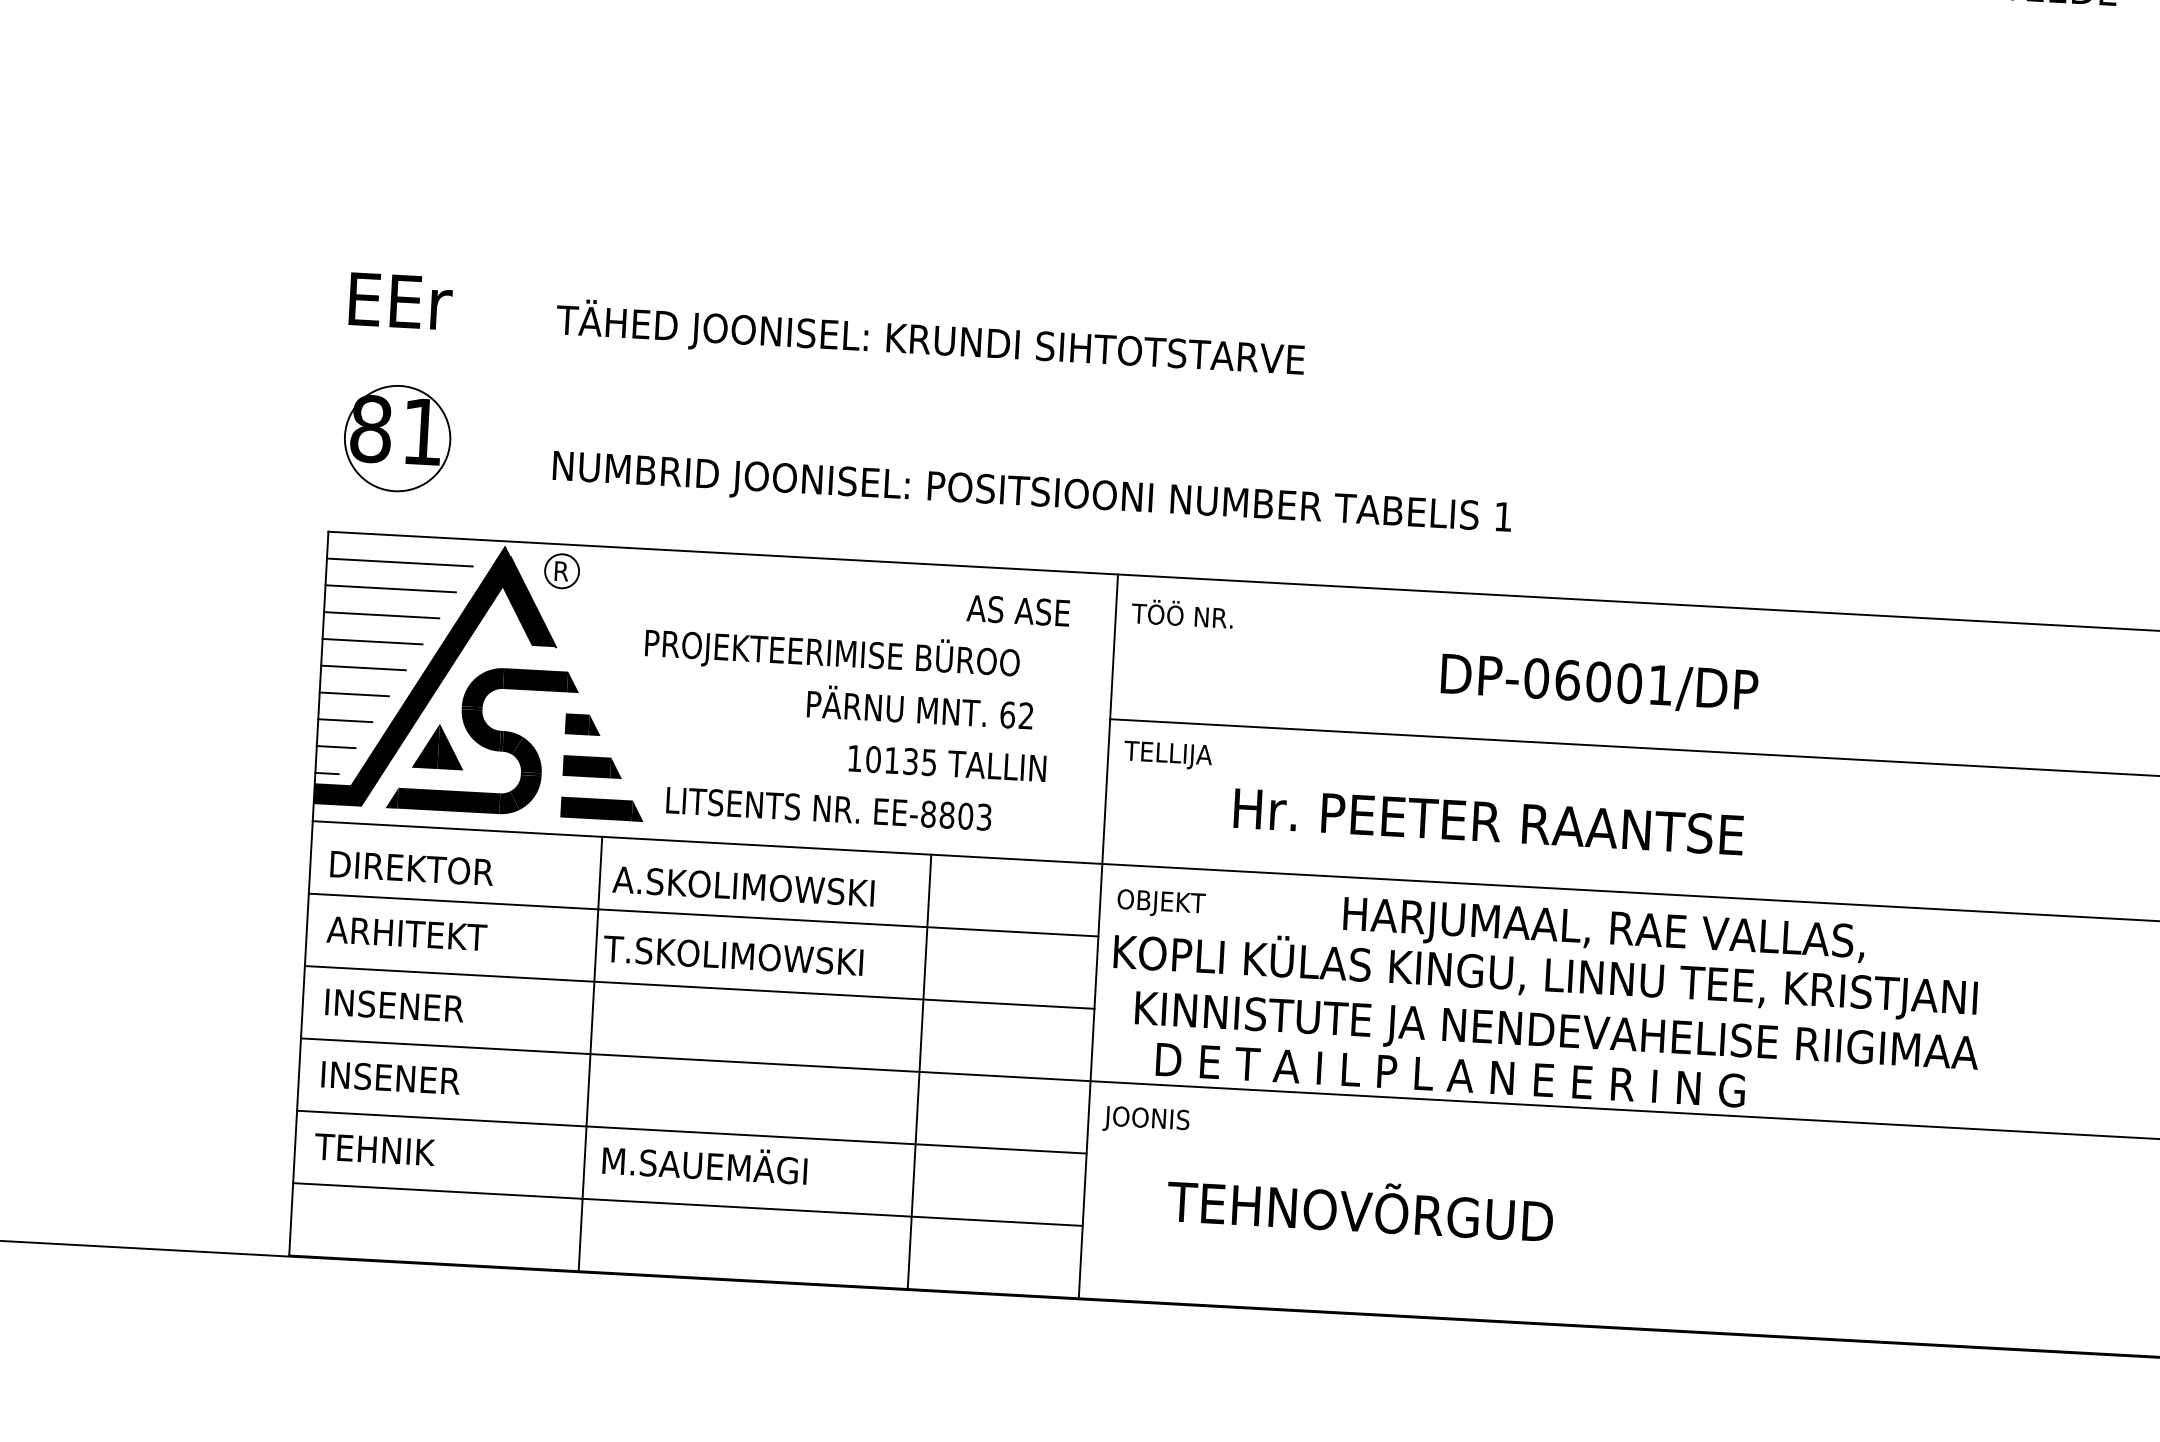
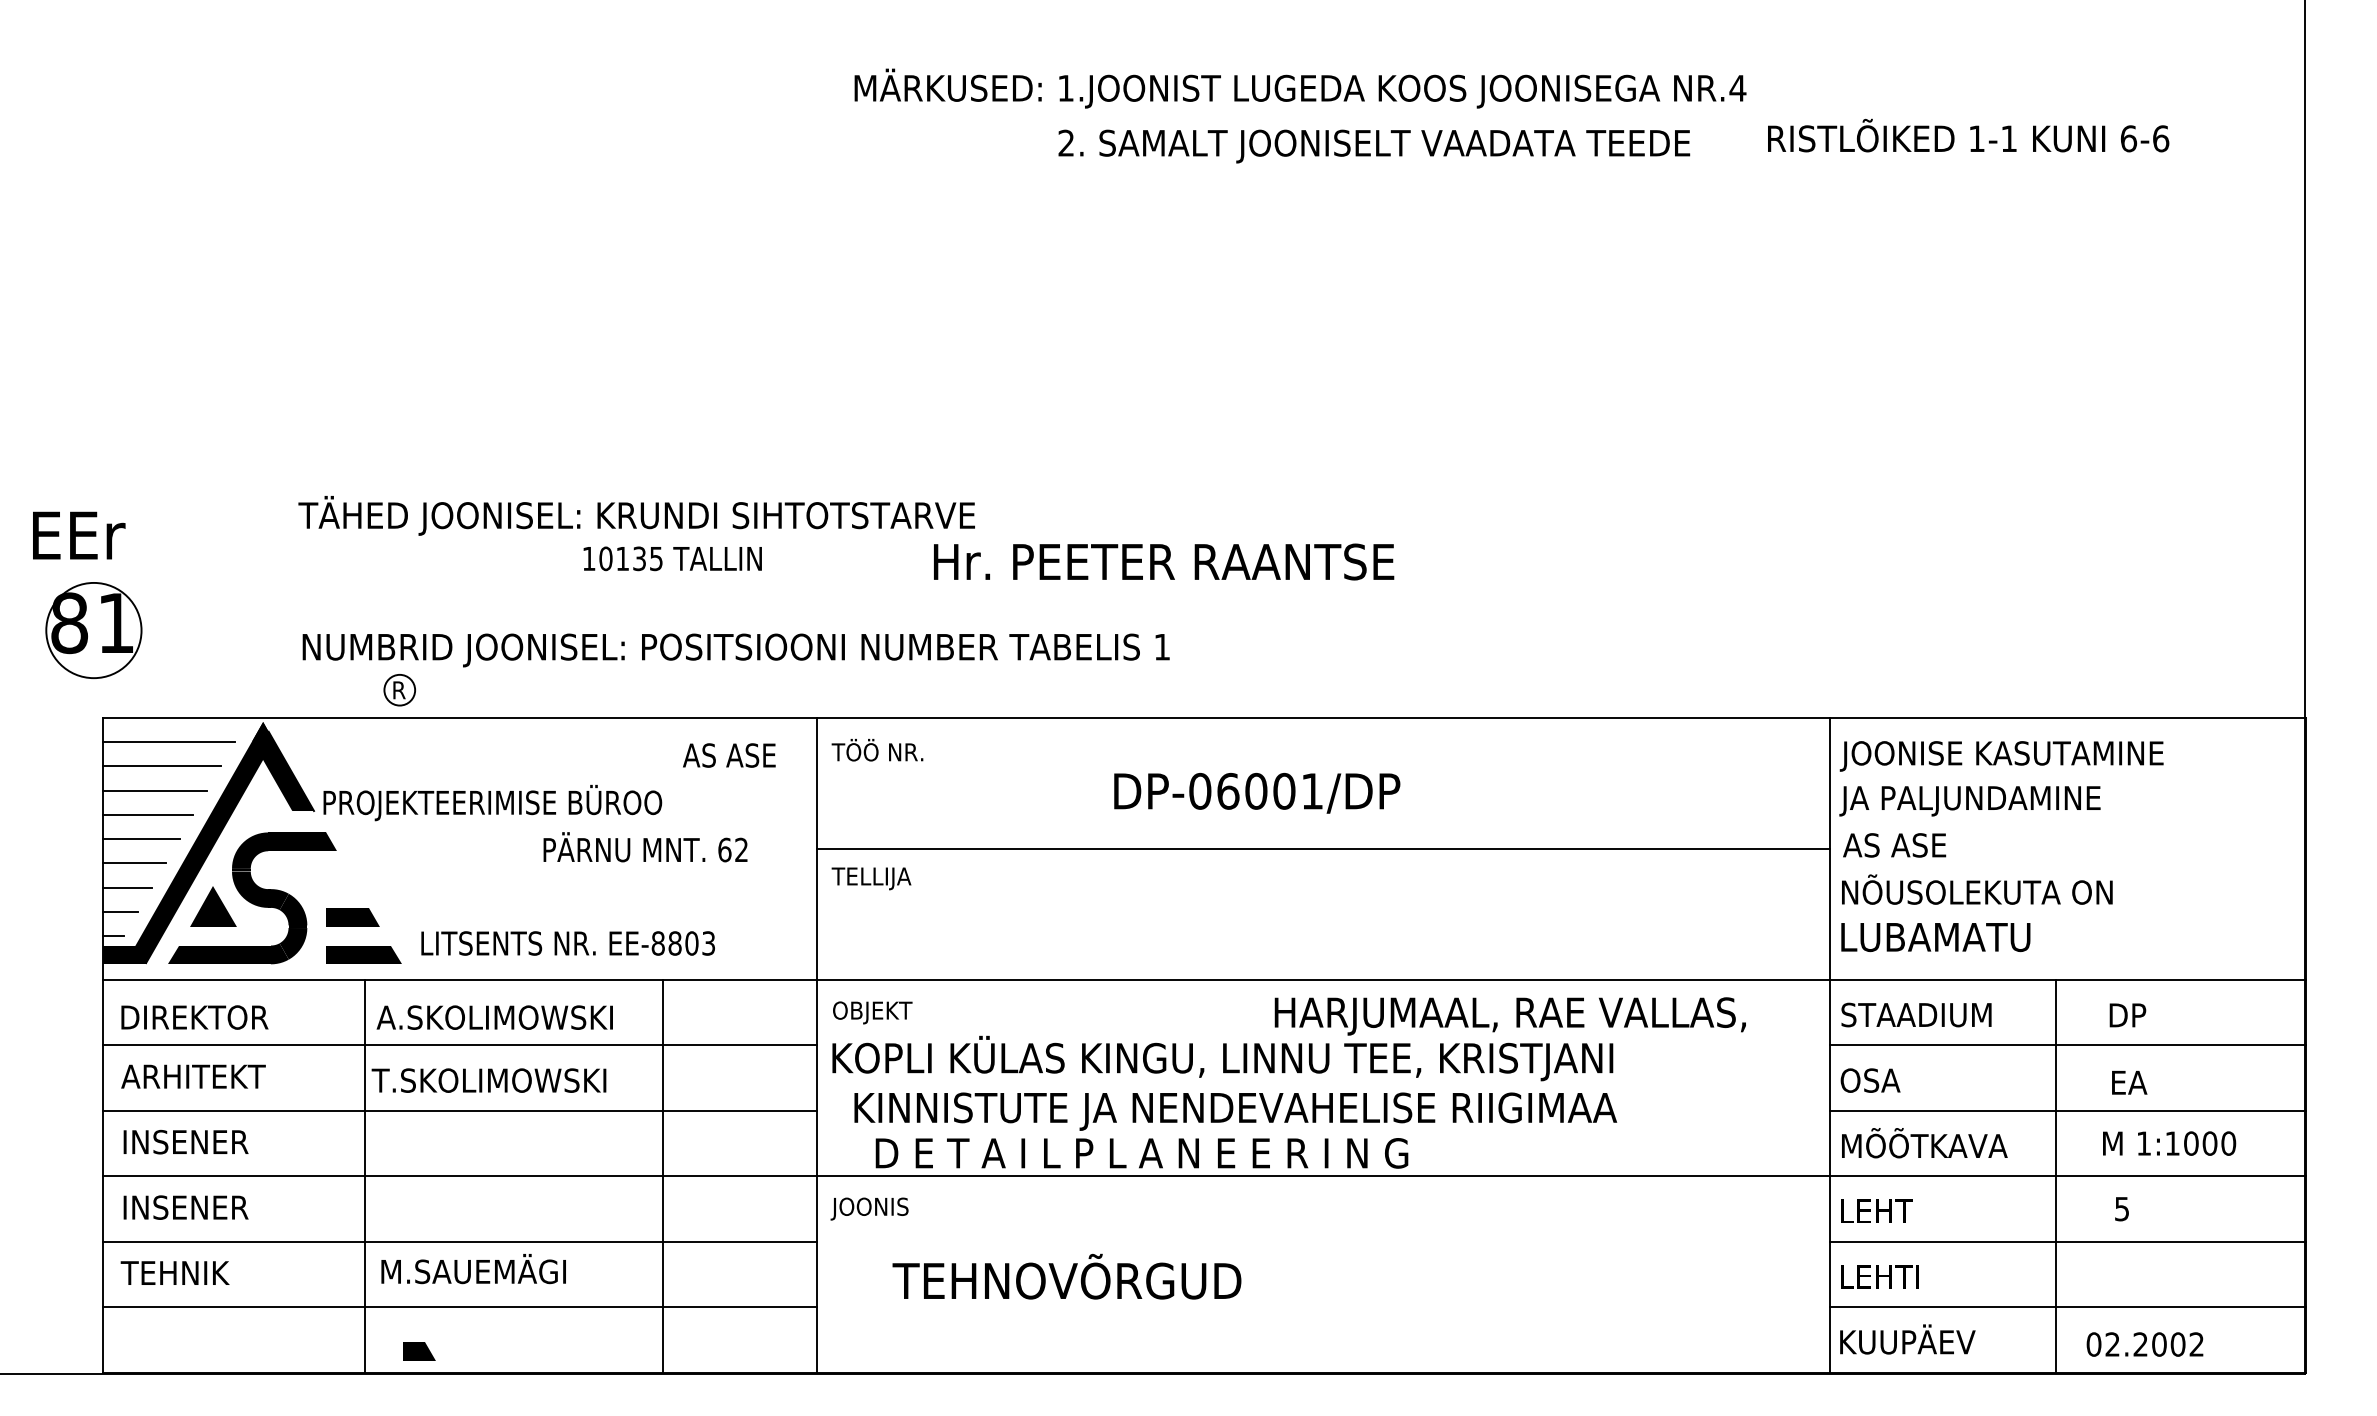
text: (401, 301) -> (79, 535), moved
part: (397, 438) -> (93, 630), moved
part: (561, 571) -> (399, 690), moved
text: (832, 653) -> (492, 803), moved
part: (583, 724) -> (419, 1351), moved
text: (947, 763) -> (672, 558), moved
text: (1489, 821) -> (1164, 561), moved
text: (1603, 931) -> (1509, 1016), moved

